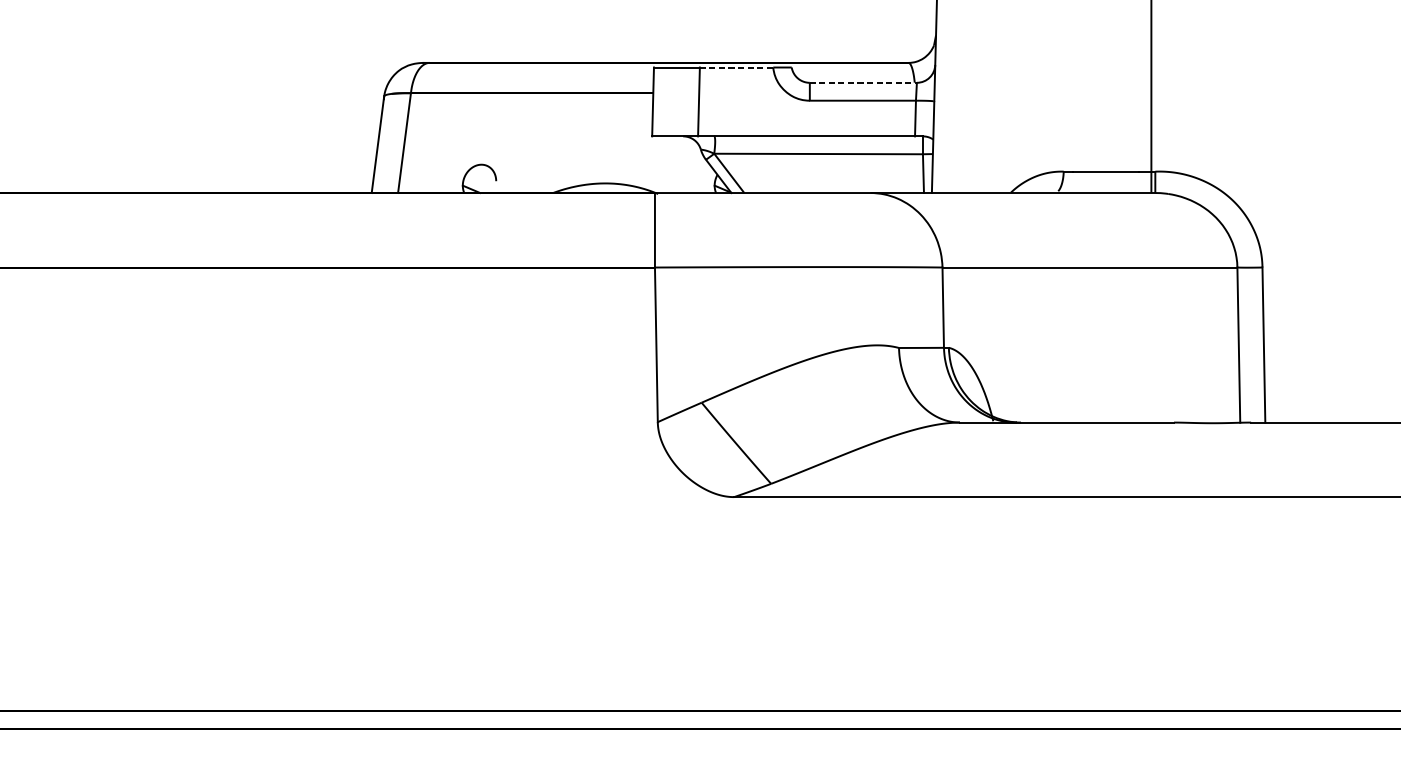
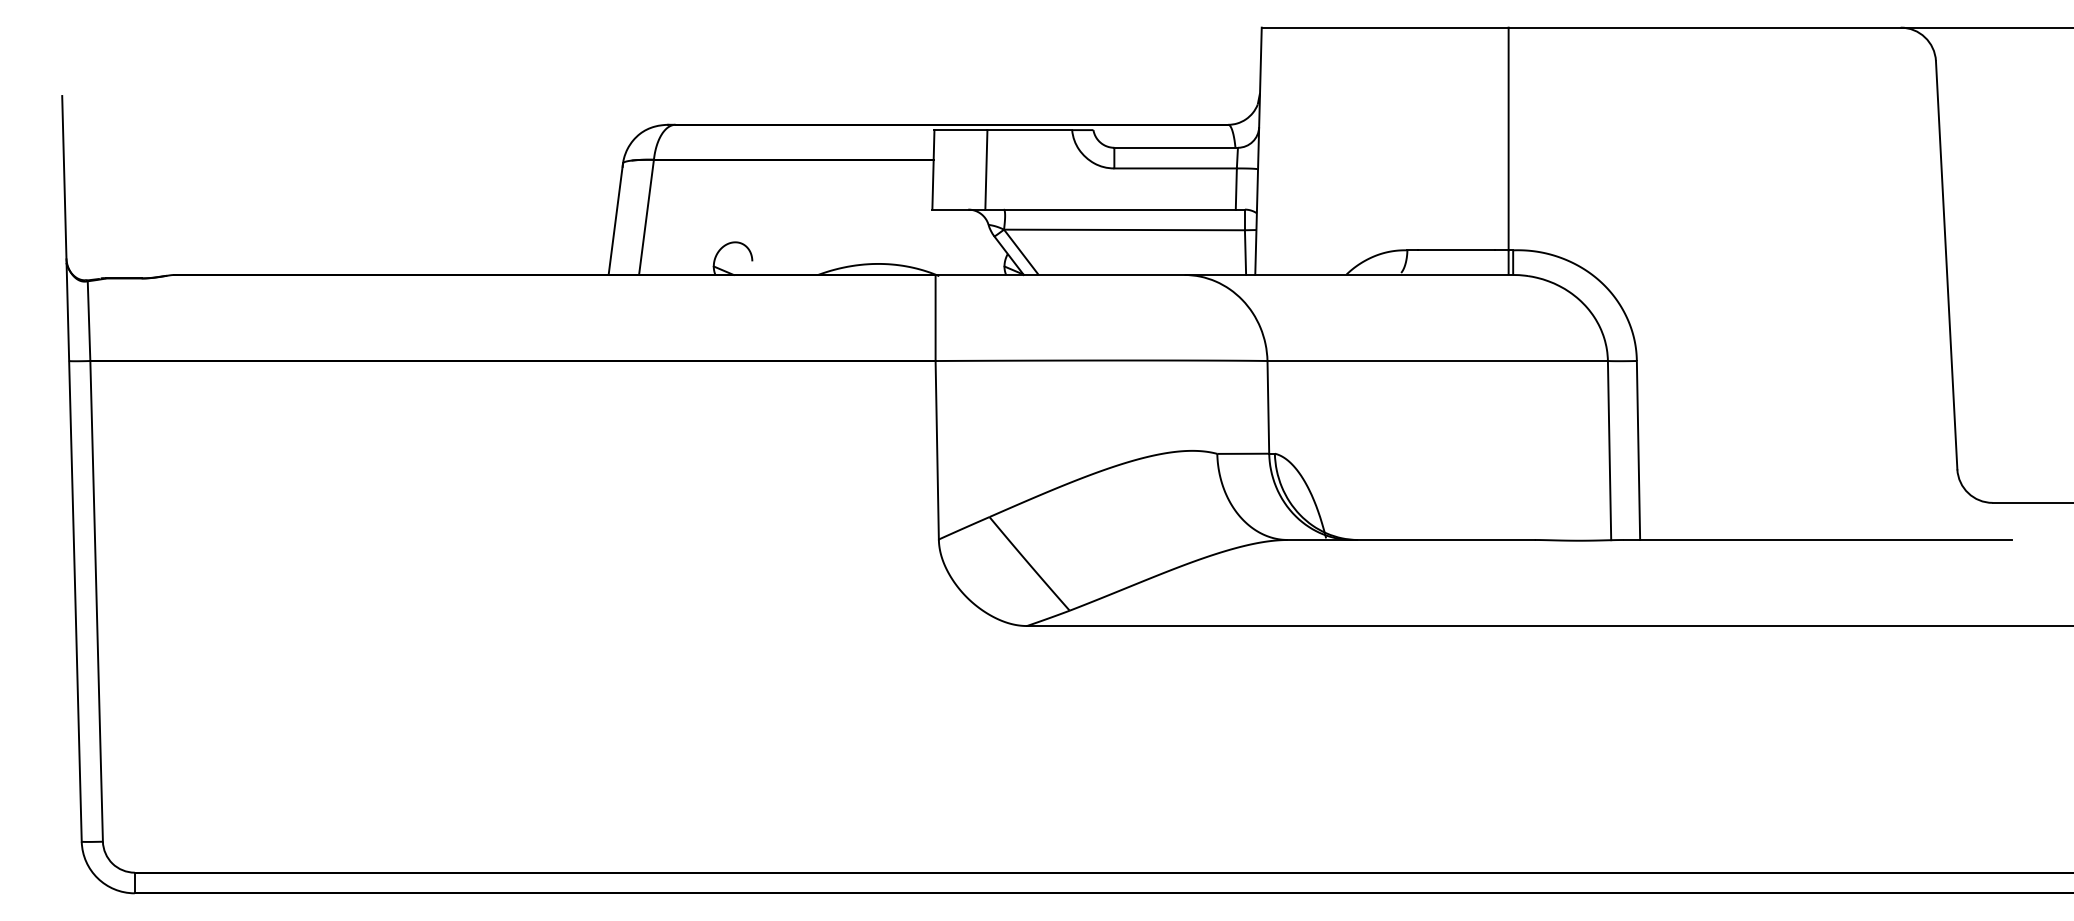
line: (737, 67) -> (1030, 130), dashed -> solid
line: (863, 82) -> (1176, 147), dashed -> solid

